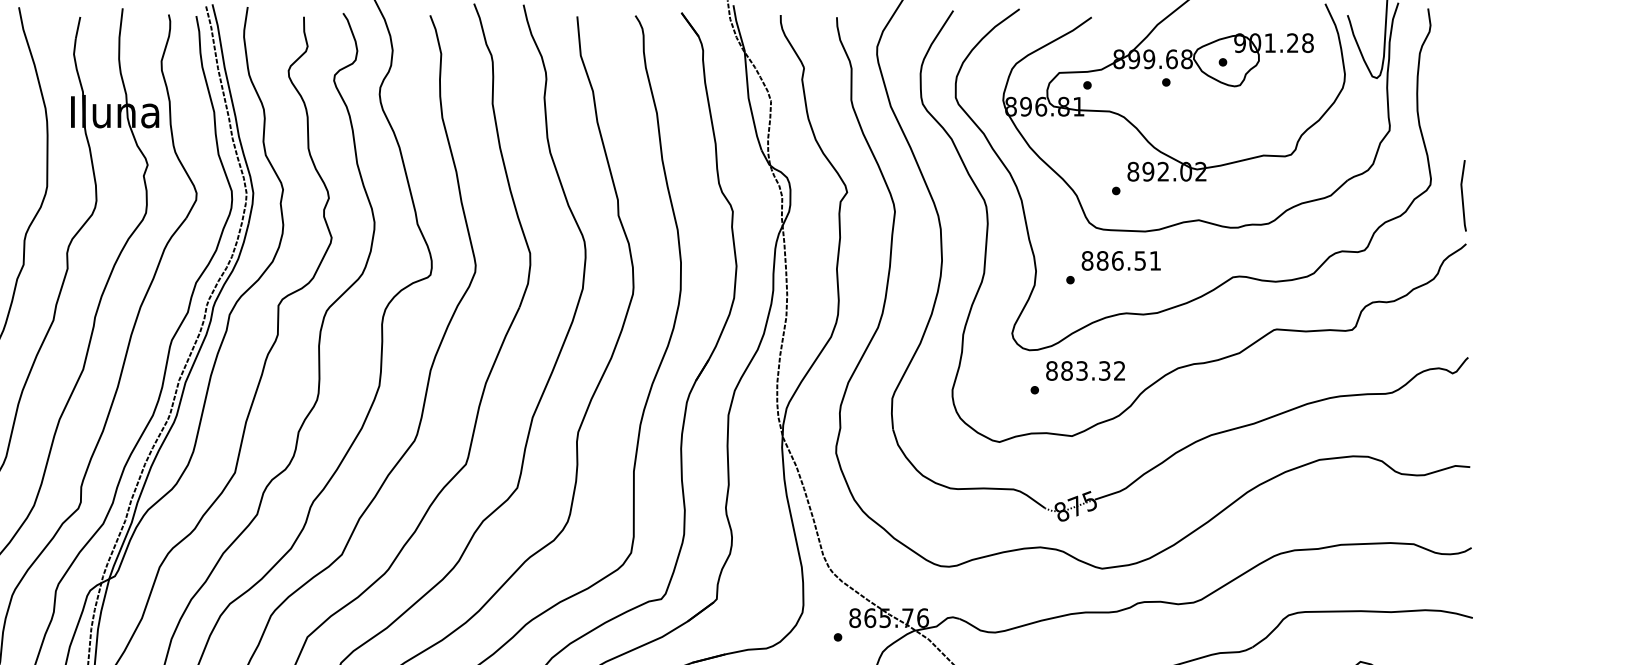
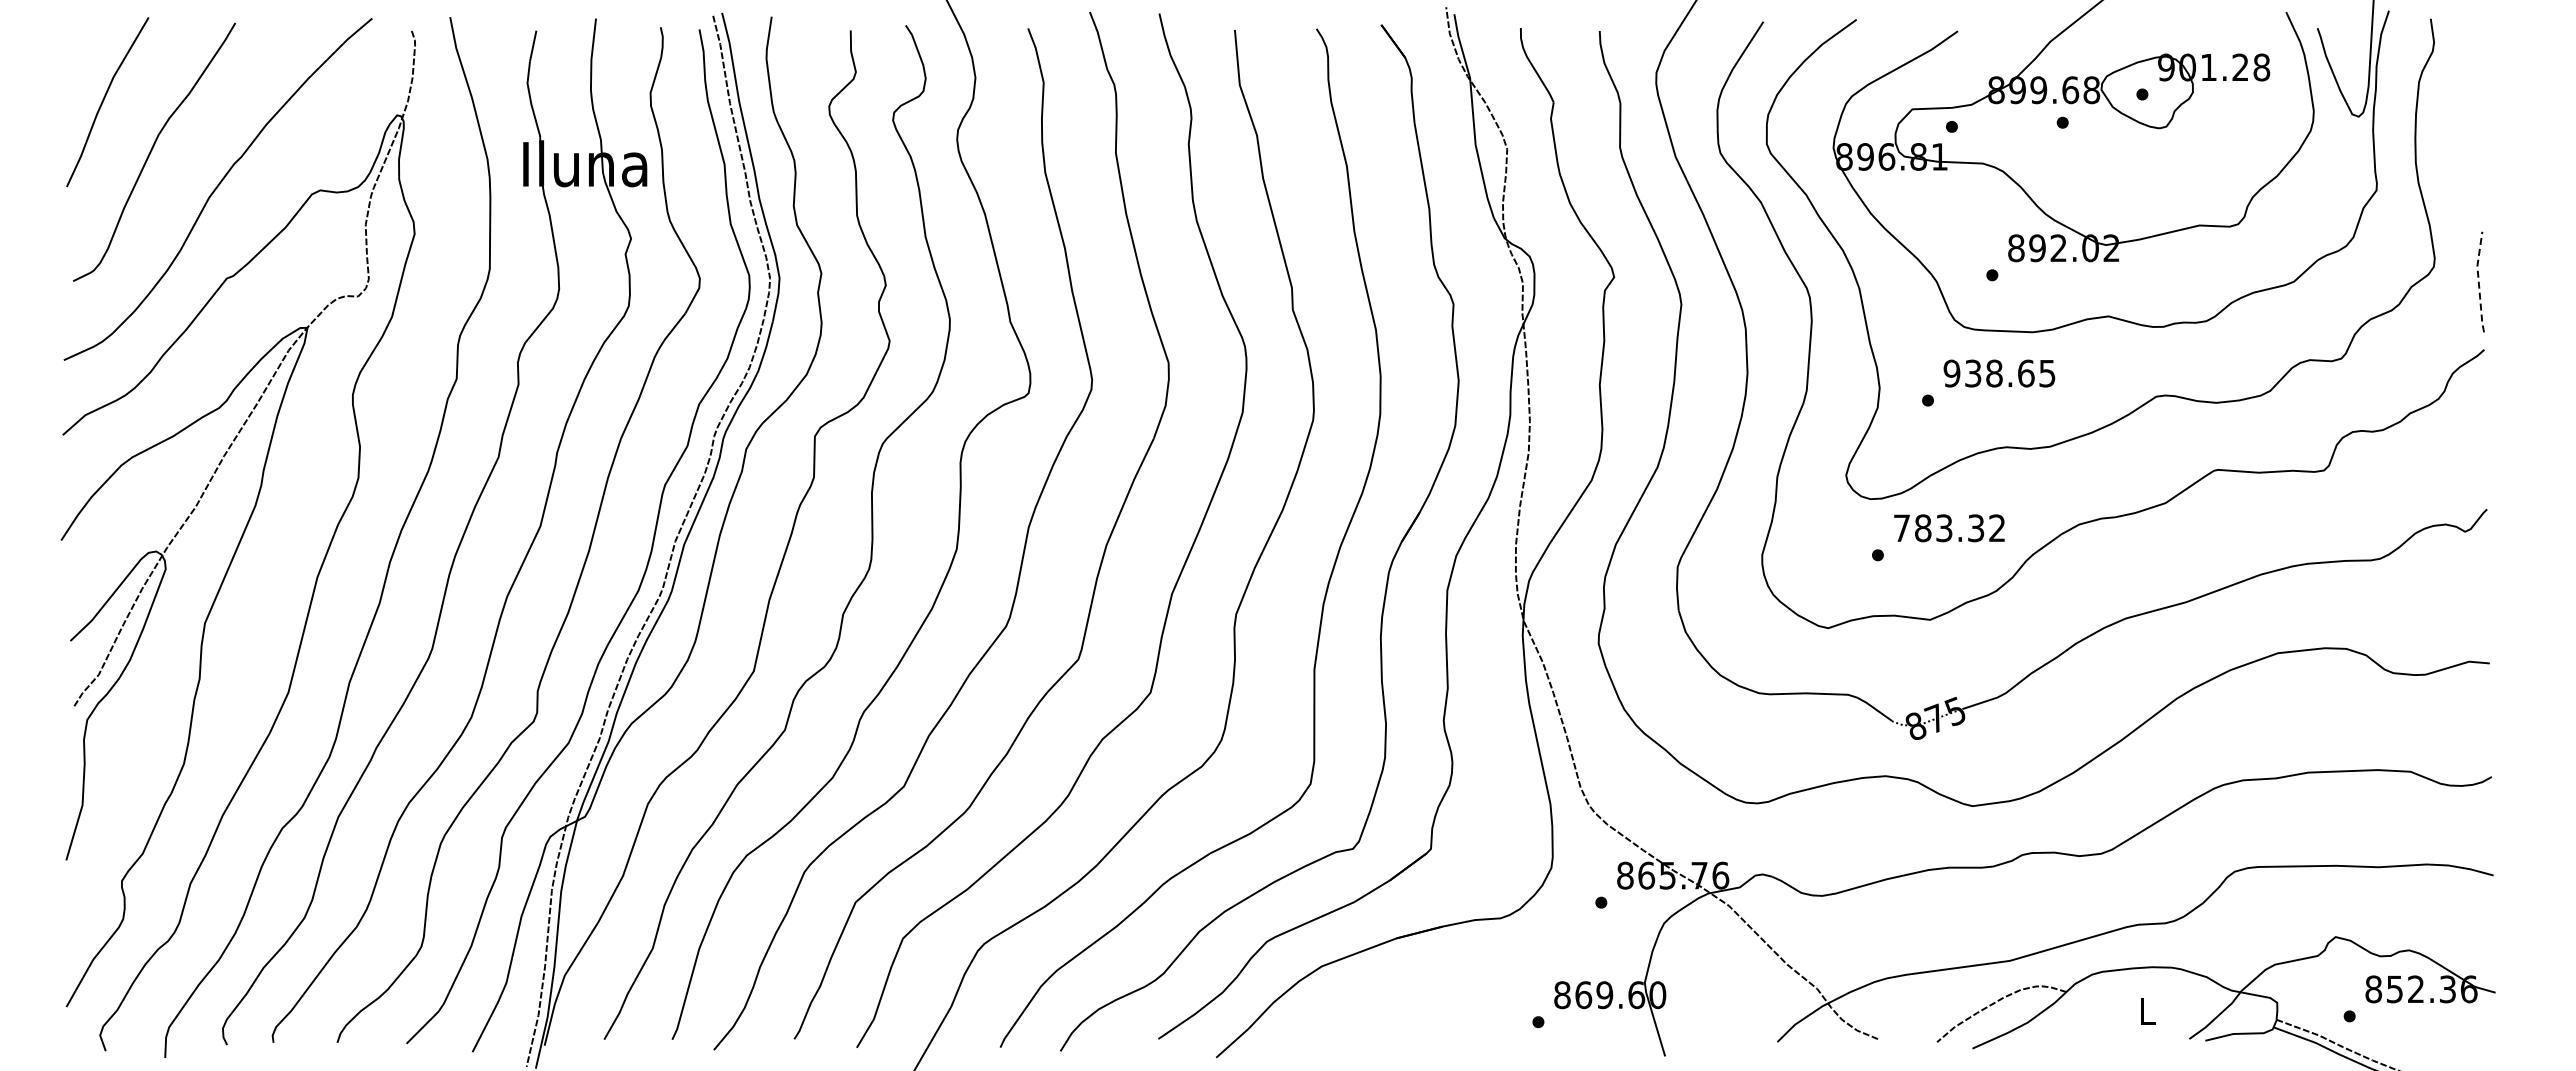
line: (1462, 195) -> (2478, 281), solid -> dashed
text: (1121, 260) -> (1999, 373), 886.51 -> 938.65
text: (1051, 371) -> (1901, 528), 883.32 -> 783.32

